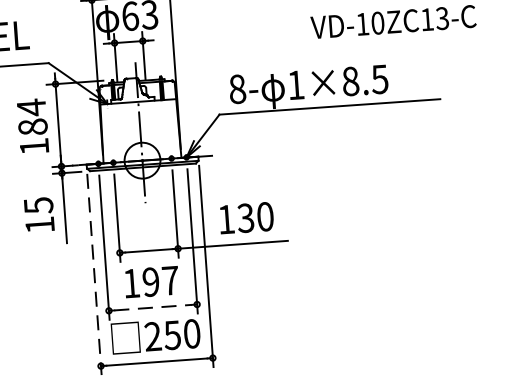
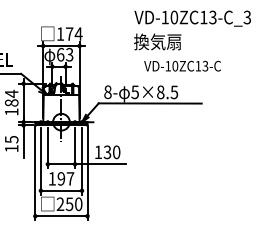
text: (294, 85) -> (134, 92), 1×8.5 -> 5×8.5
line: (94, 274) -> (35, 173), dashed -> solid
line: (153, 307) -> (61, 190), dashed -> solid

